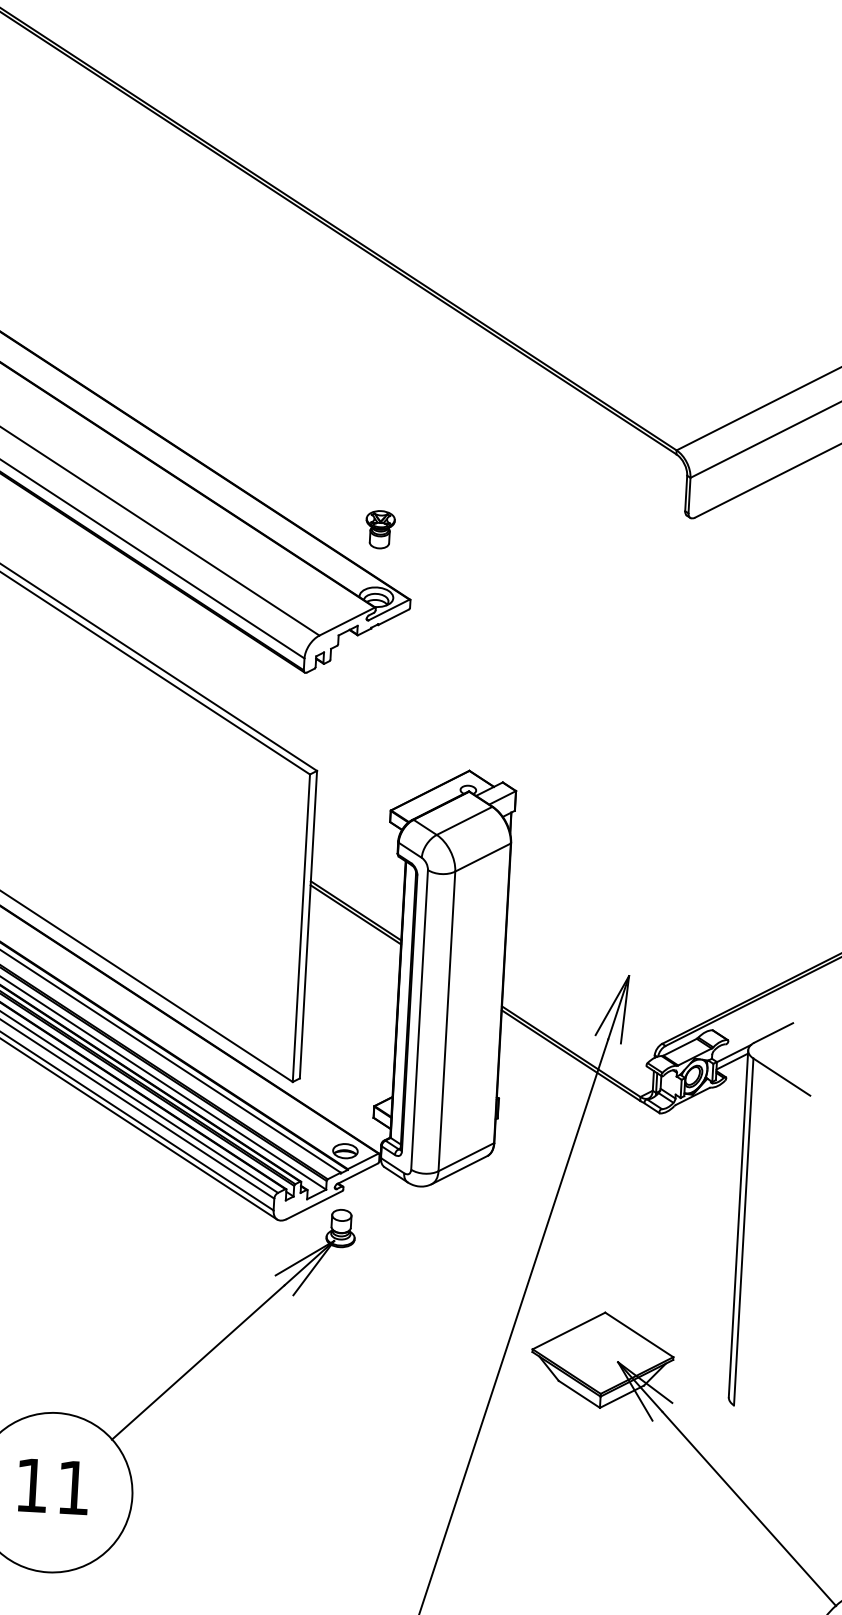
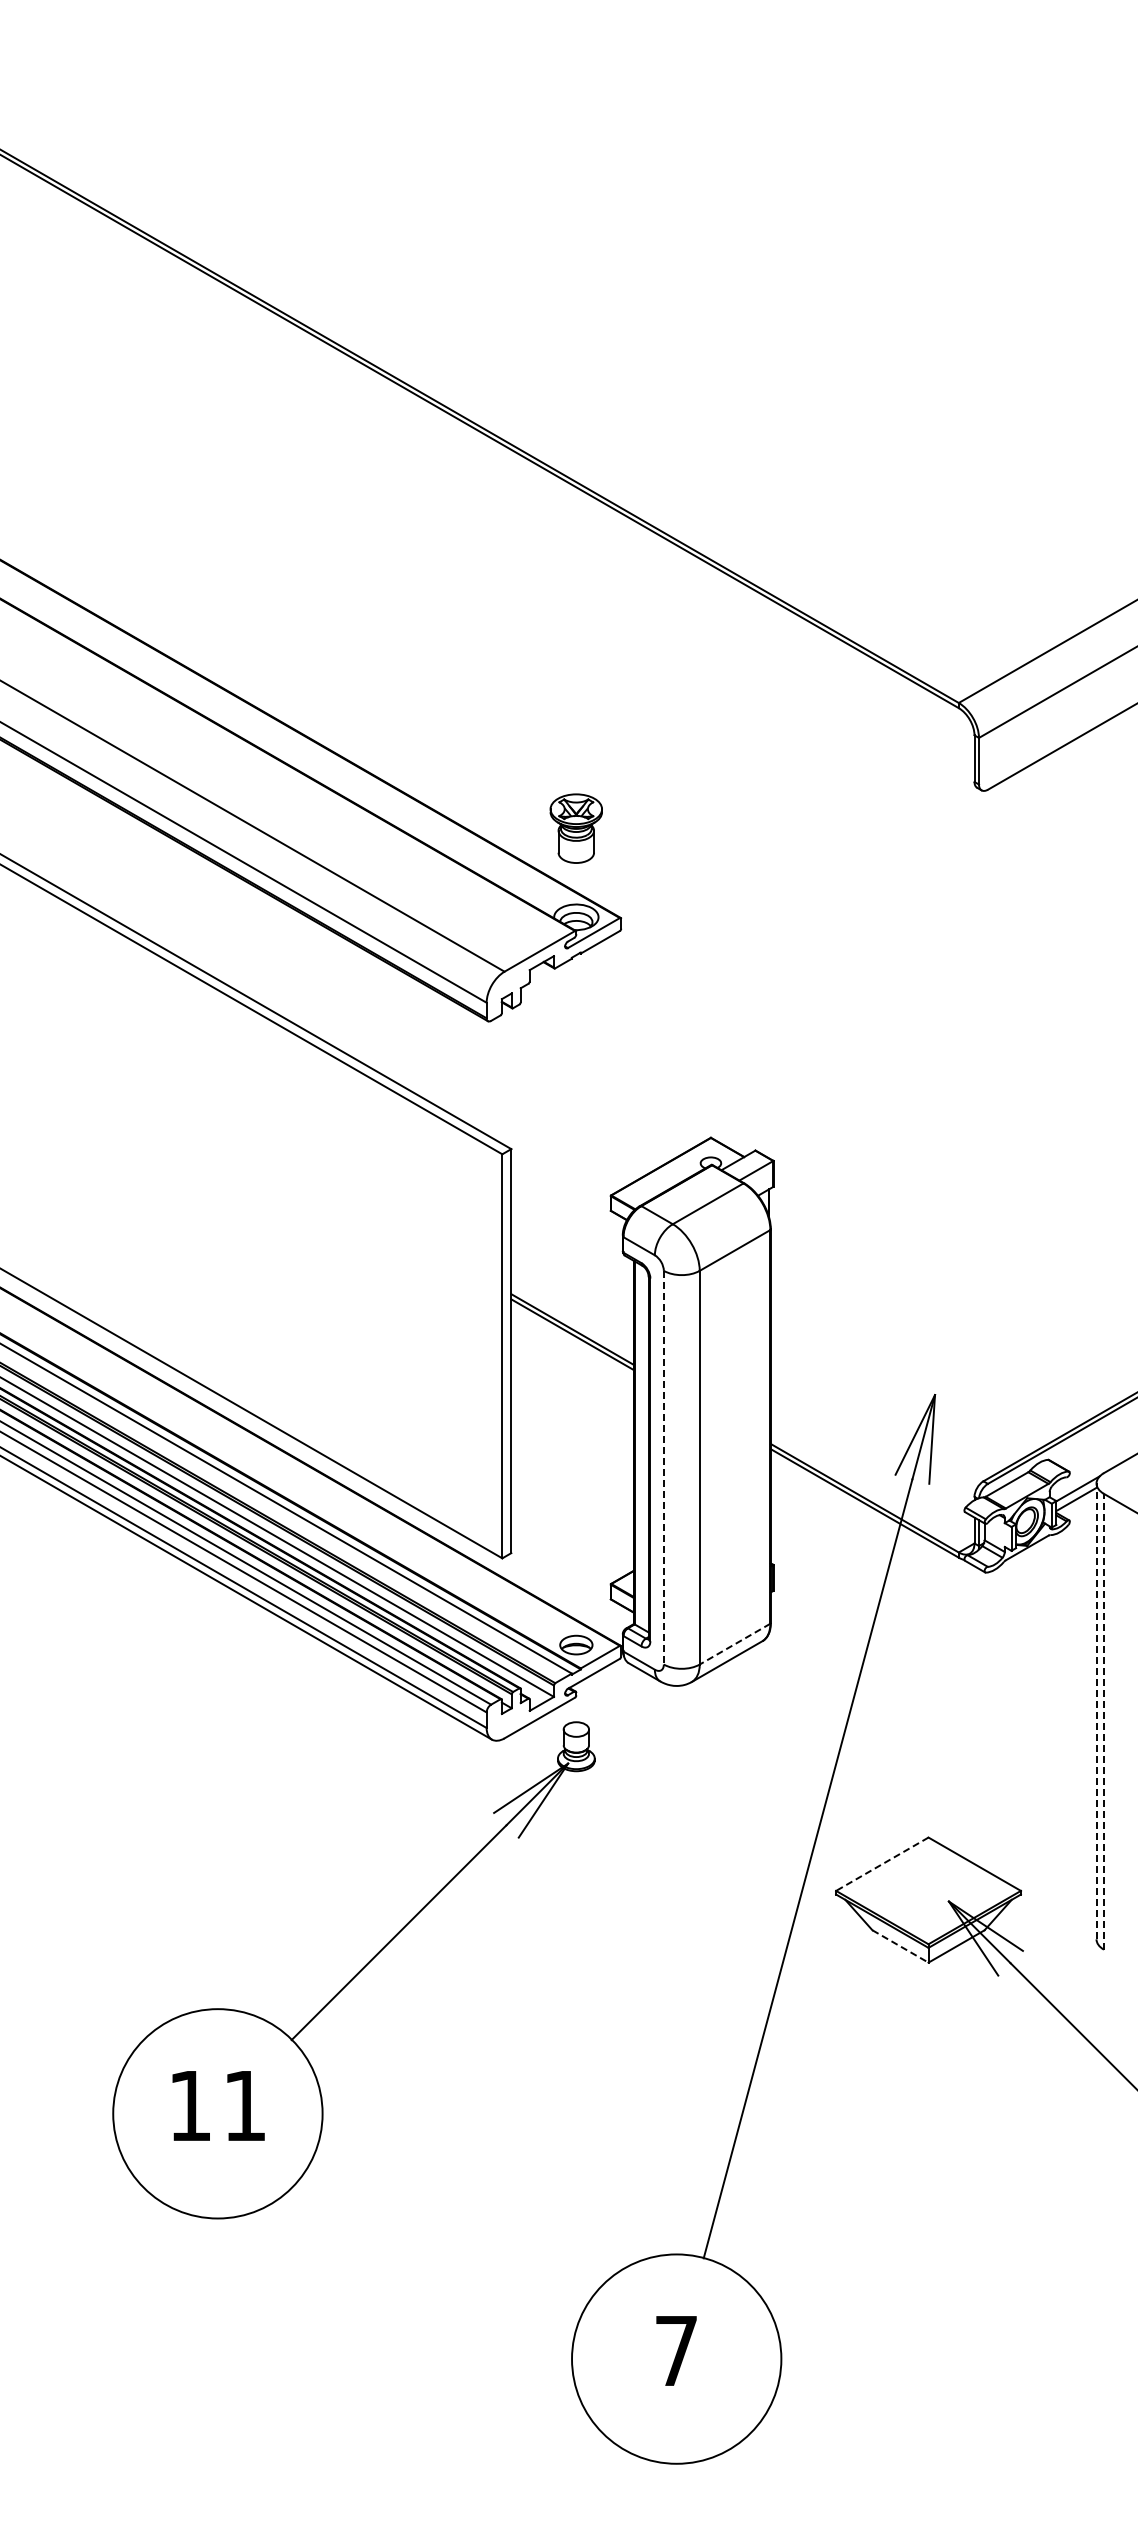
part: (380, 529) -> (576, 828), size x1.4
line: (419, 1019) -> (663, 1467), solid -> dashed
line: (466, 1157) -> (735, 1644), solid -> dashed
line: (738, 1223) -> (1096, 1711), solid -> dashed
line: (743, 1231) -> (1103, 1721), solid -> dashed
line: (568, 1331) -> (881, 1864), solid -> dashed
line: (579, 1394) -> (900, 1946), solid -> dashed

